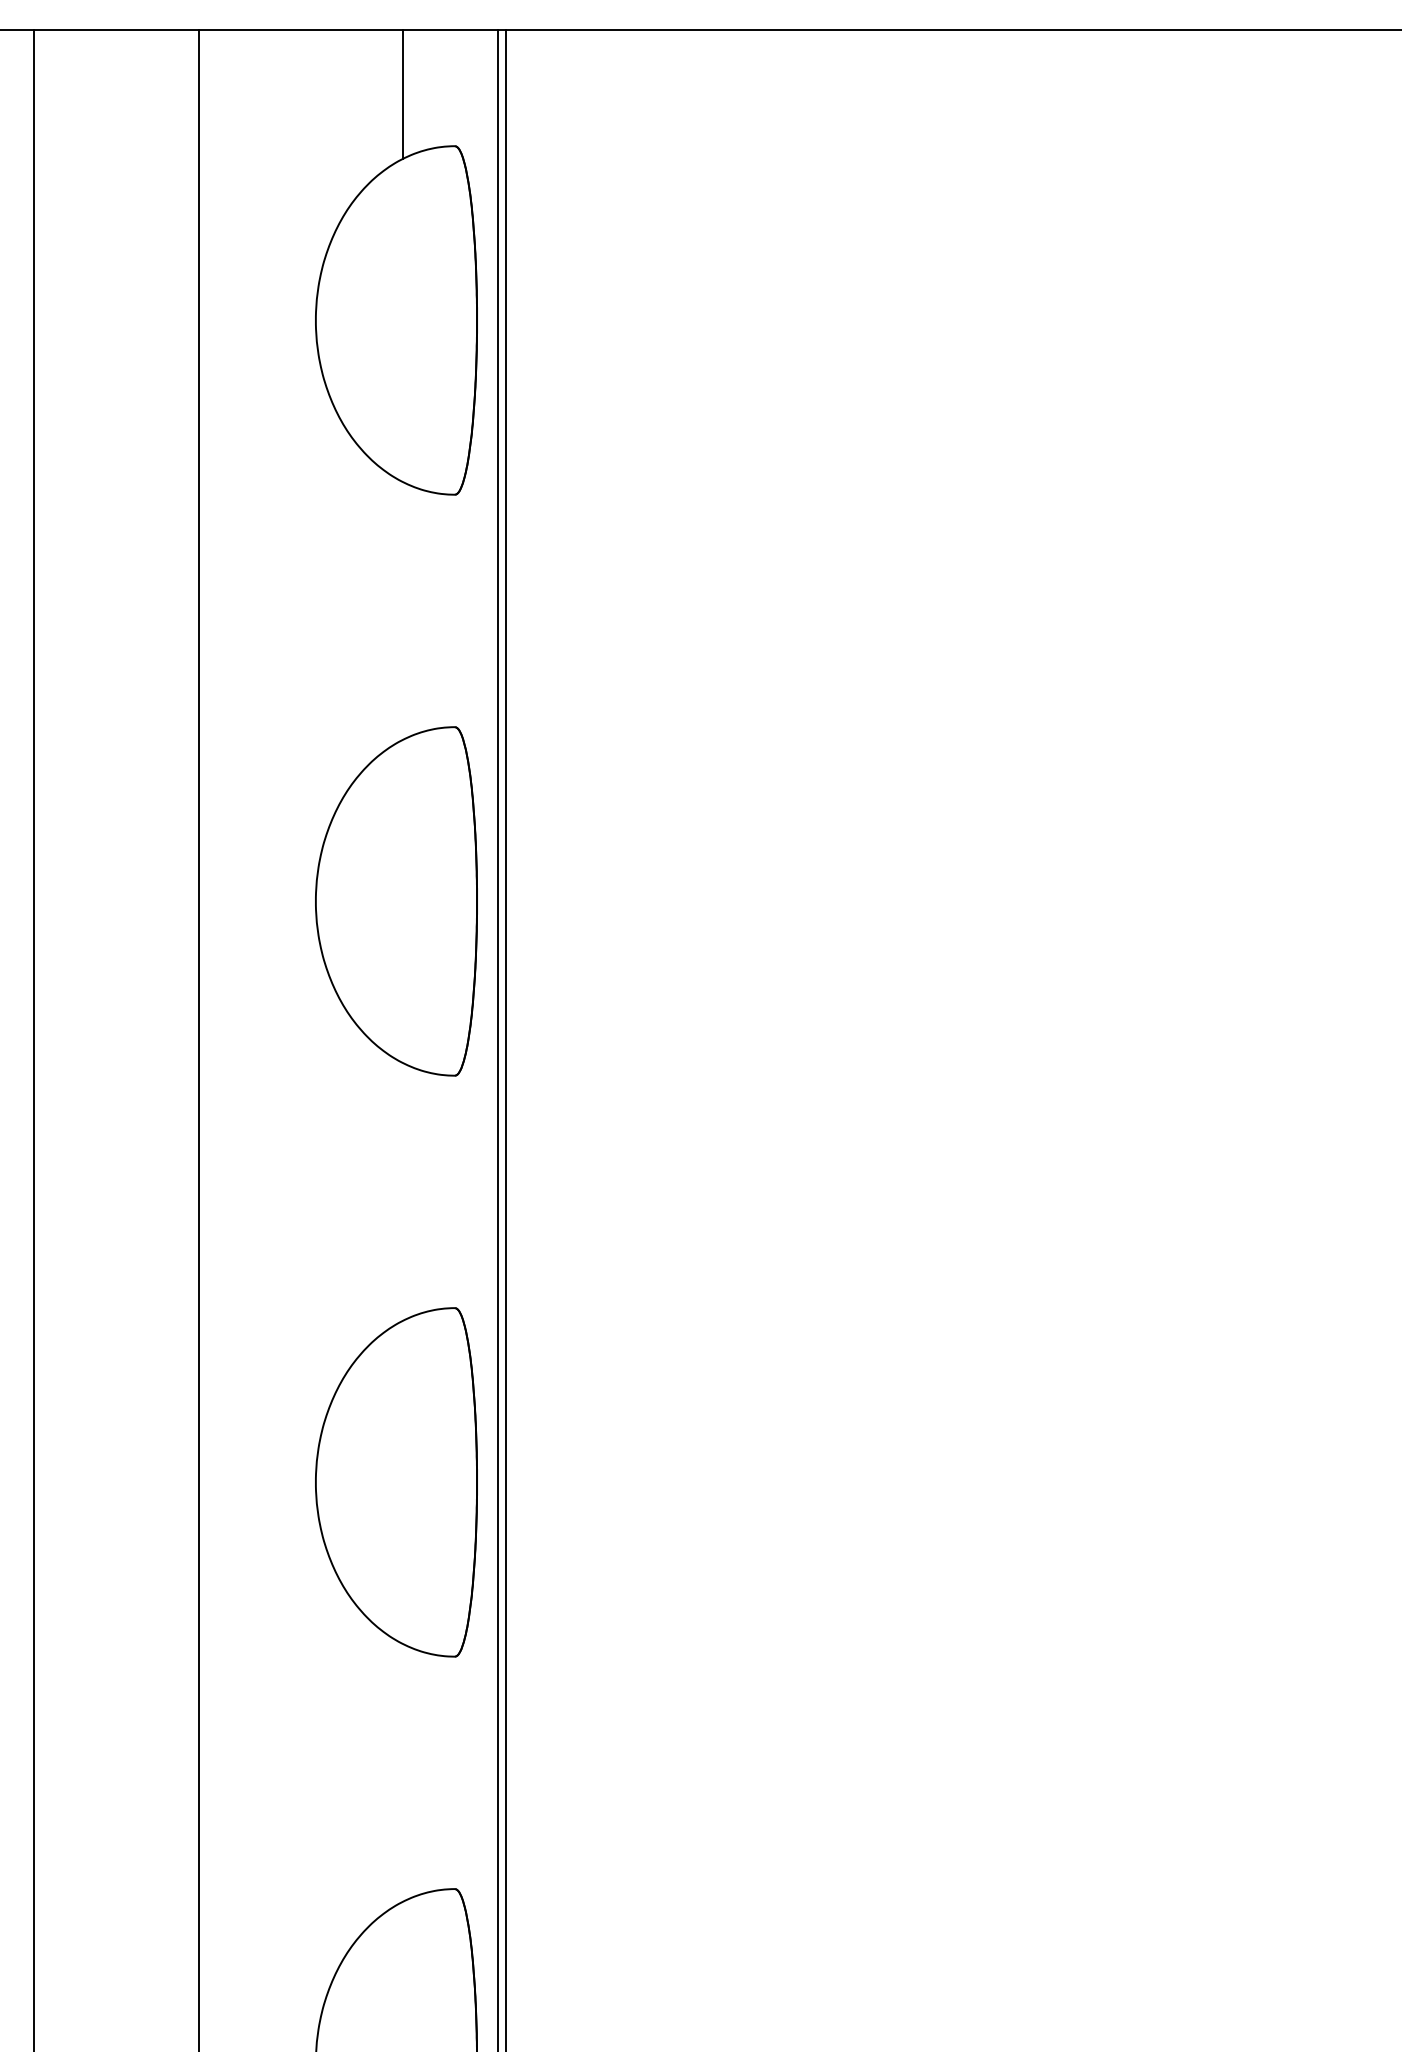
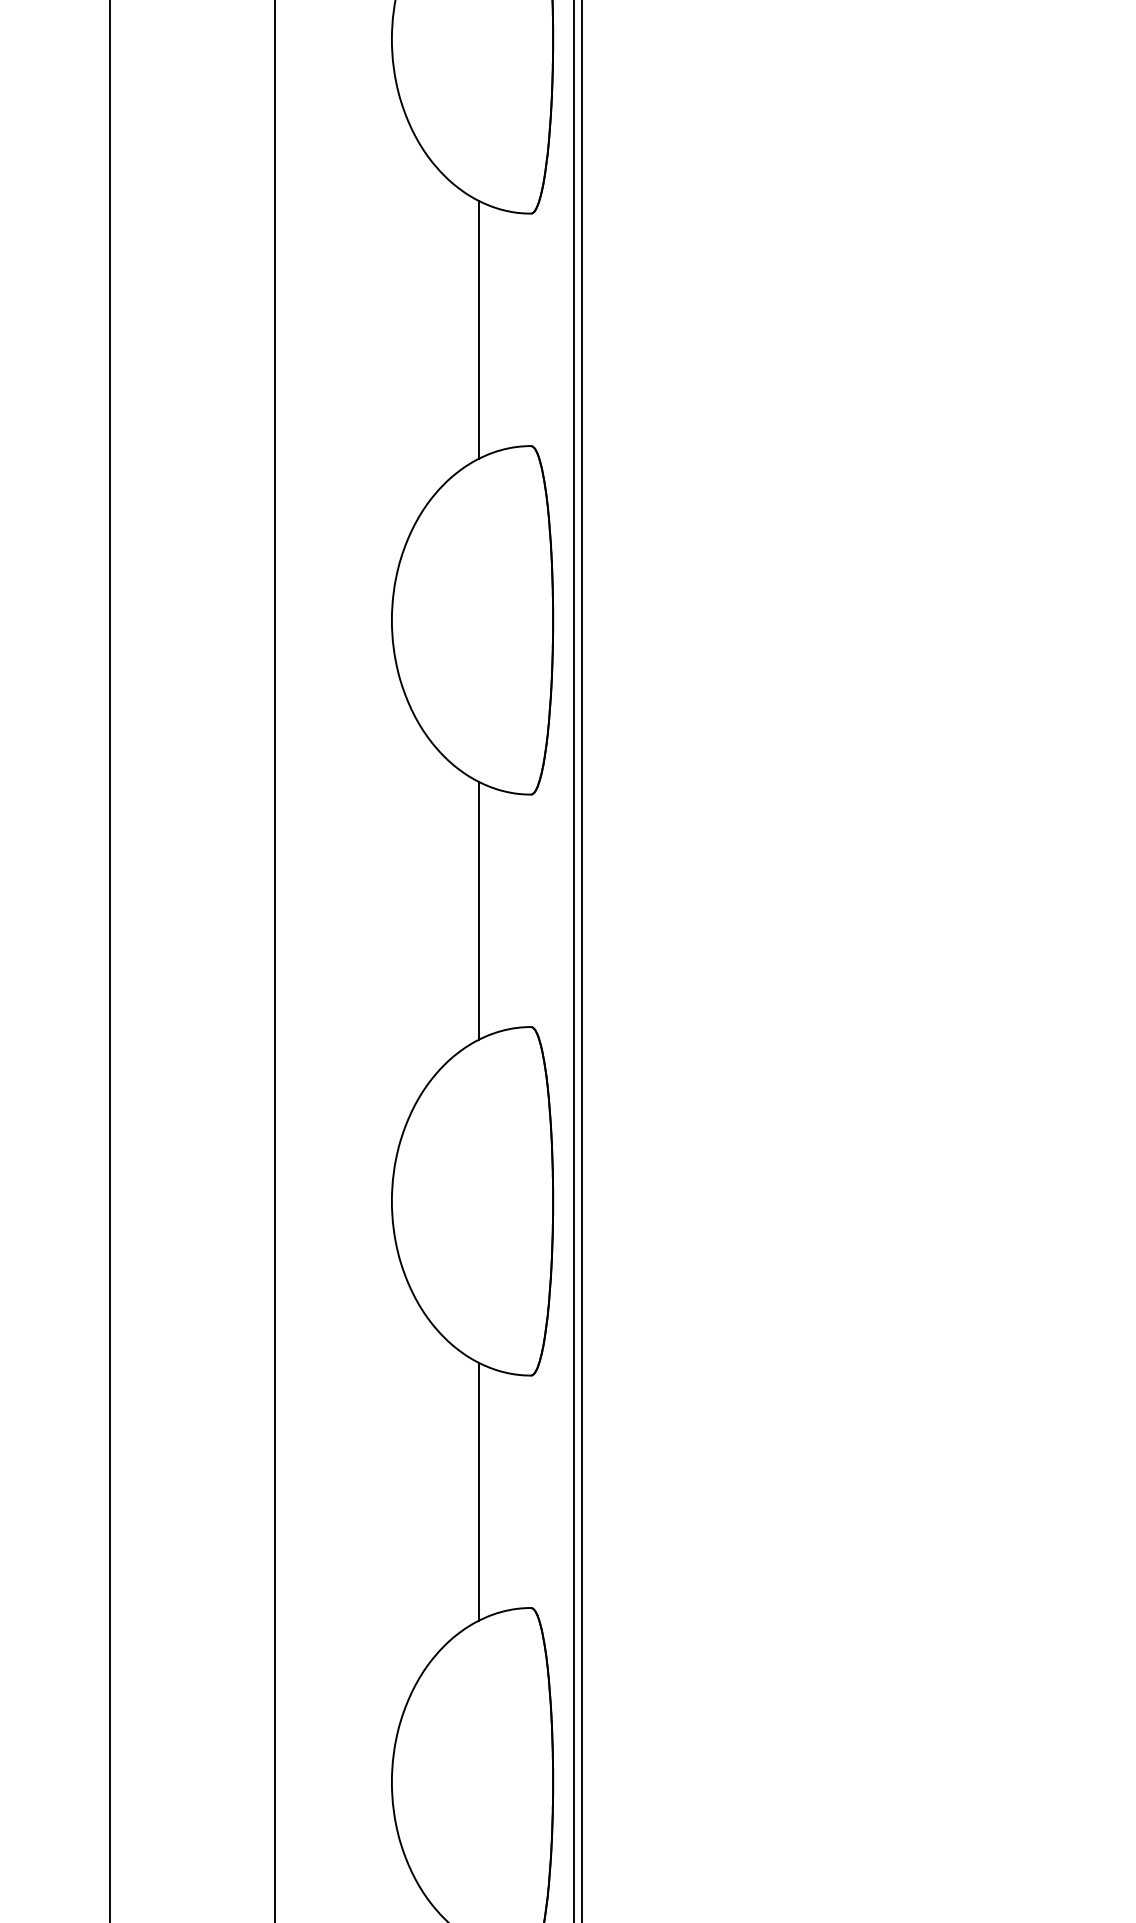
line: (402, 610) -> (478, 329), added
line: (402, 1191) -> (478, 910), added
line: (402, 1772) -> (478, 1491), added

